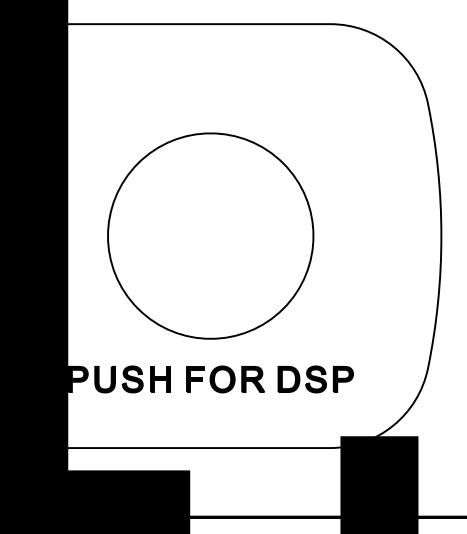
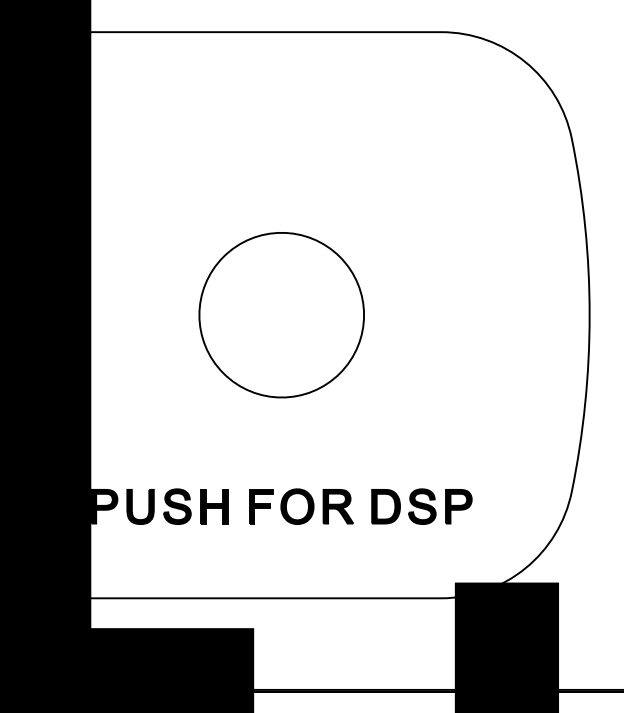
part: (210, 235) -> (281, 314), size x0.6

